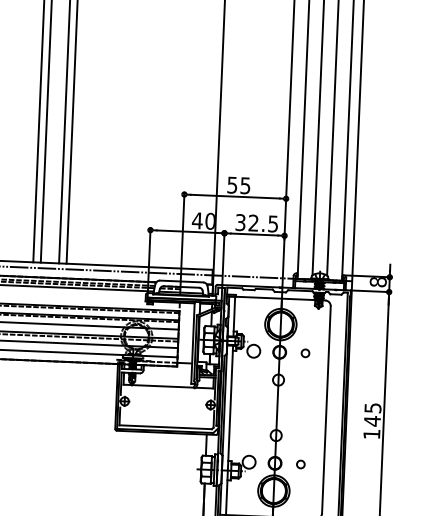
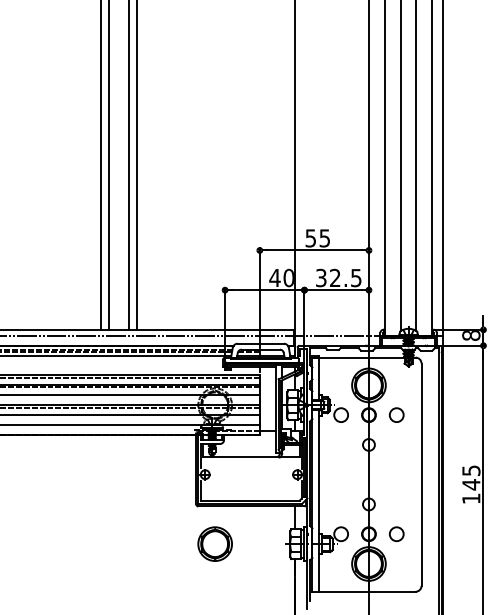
circle: (305, 352) -> (396, 414), size x1.67
circle: (300, 464) -> (396, 534), size x1.67
part: (130, 465) -> (214, 543), added

